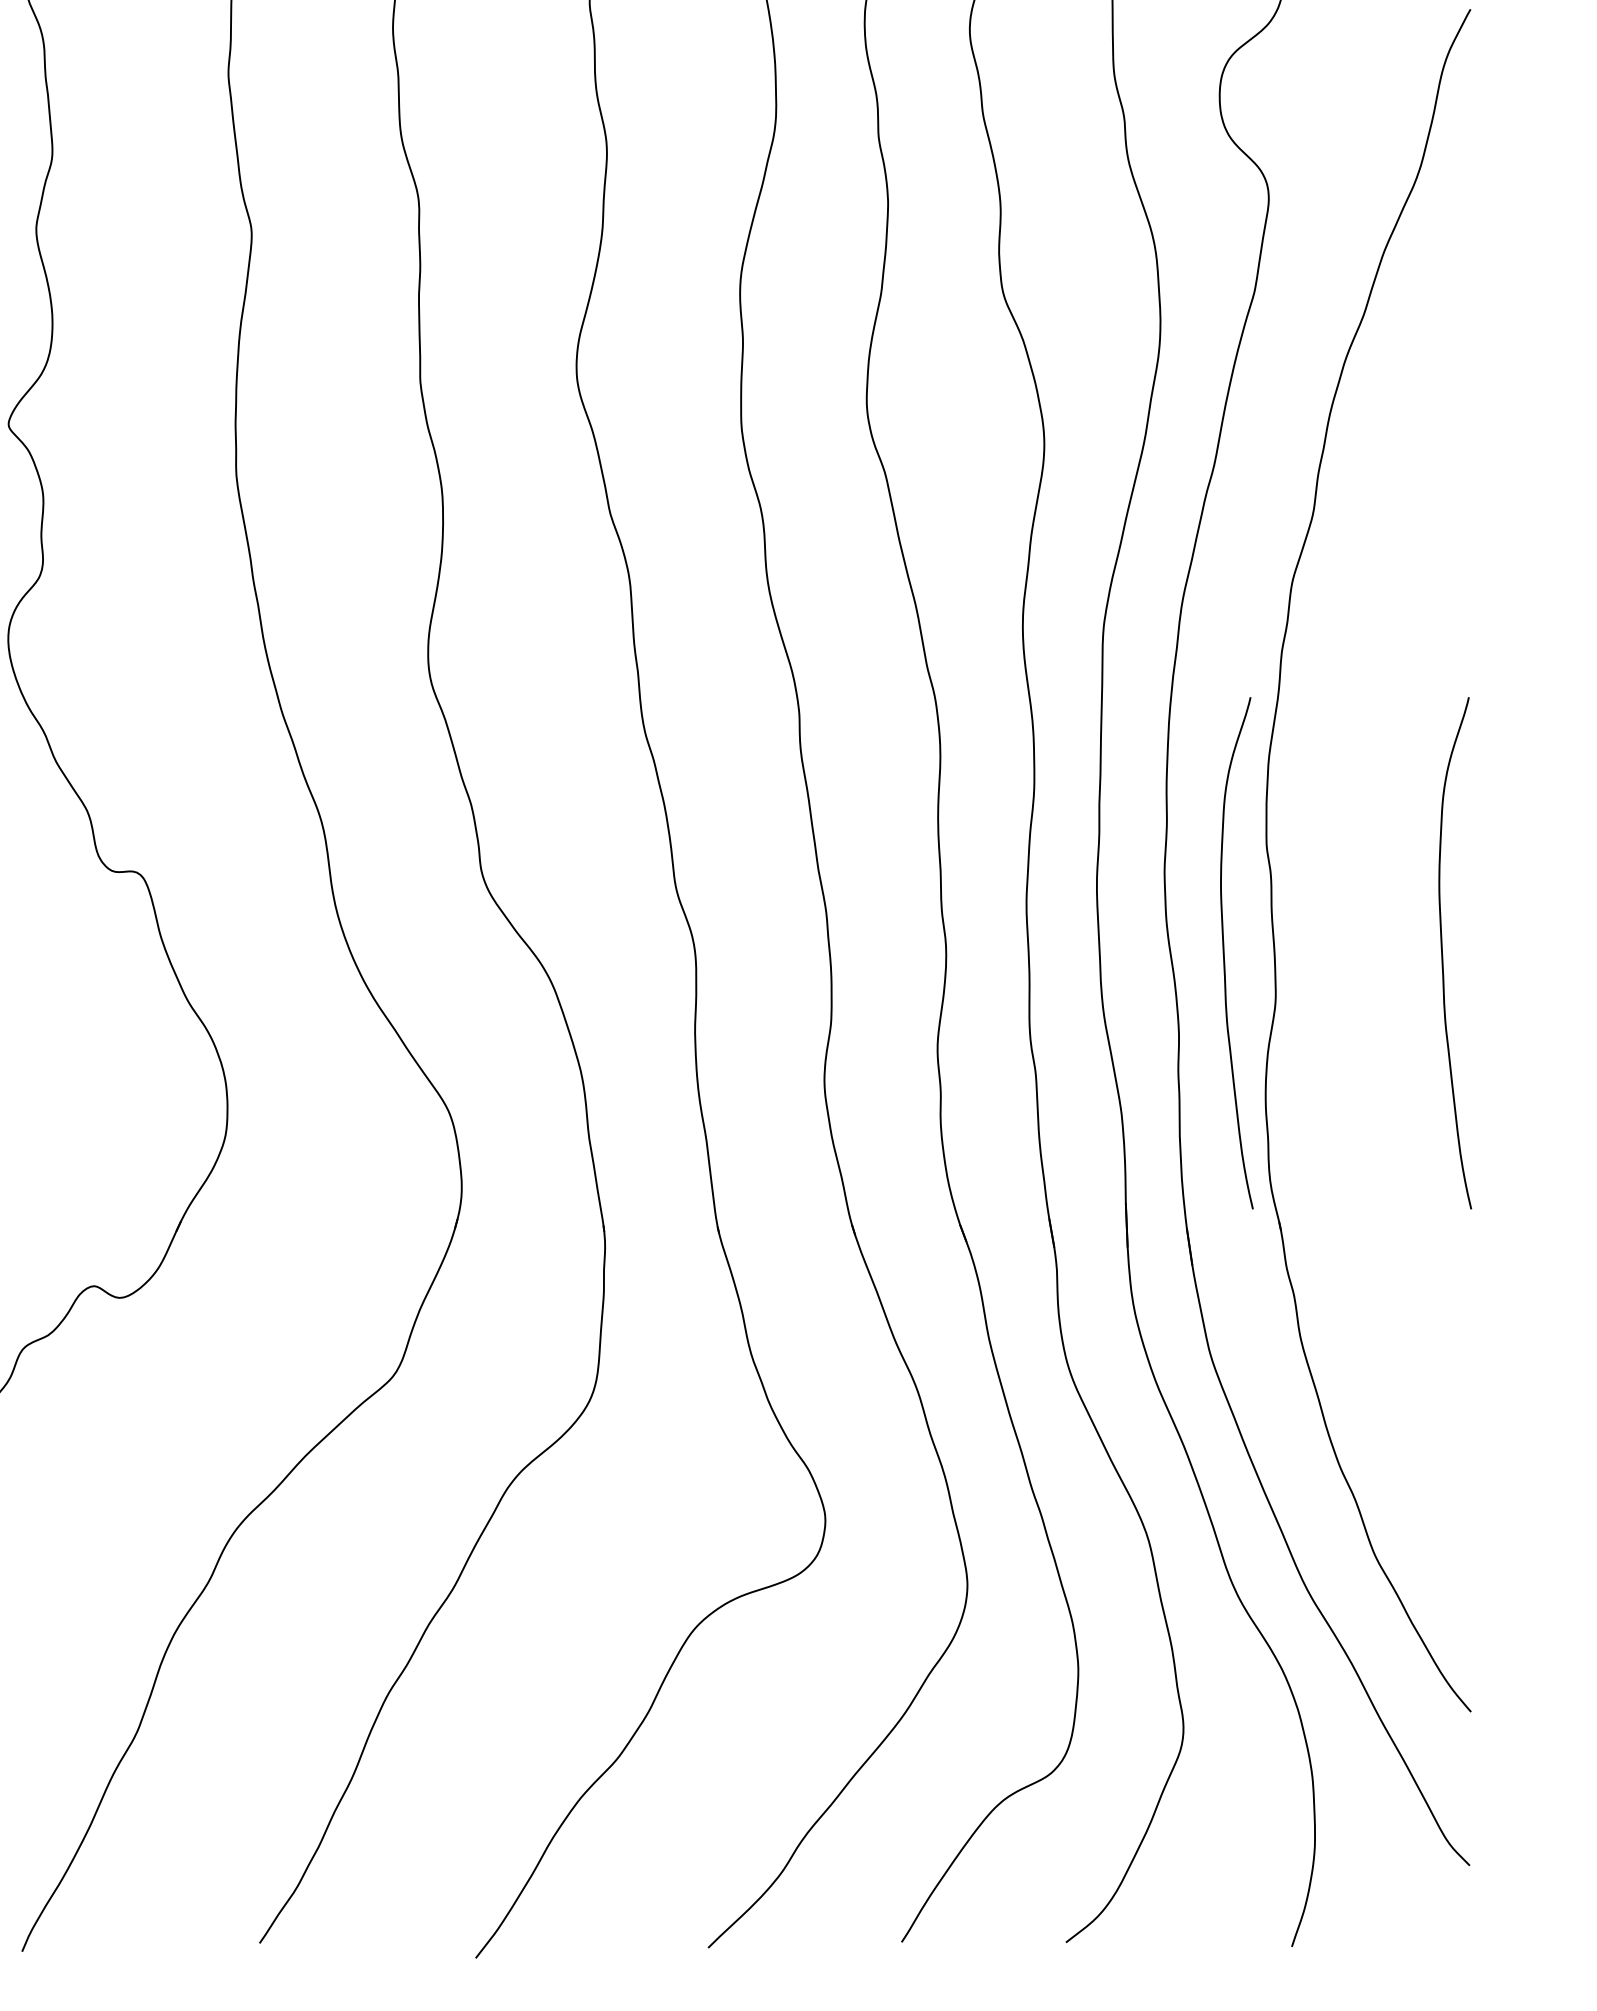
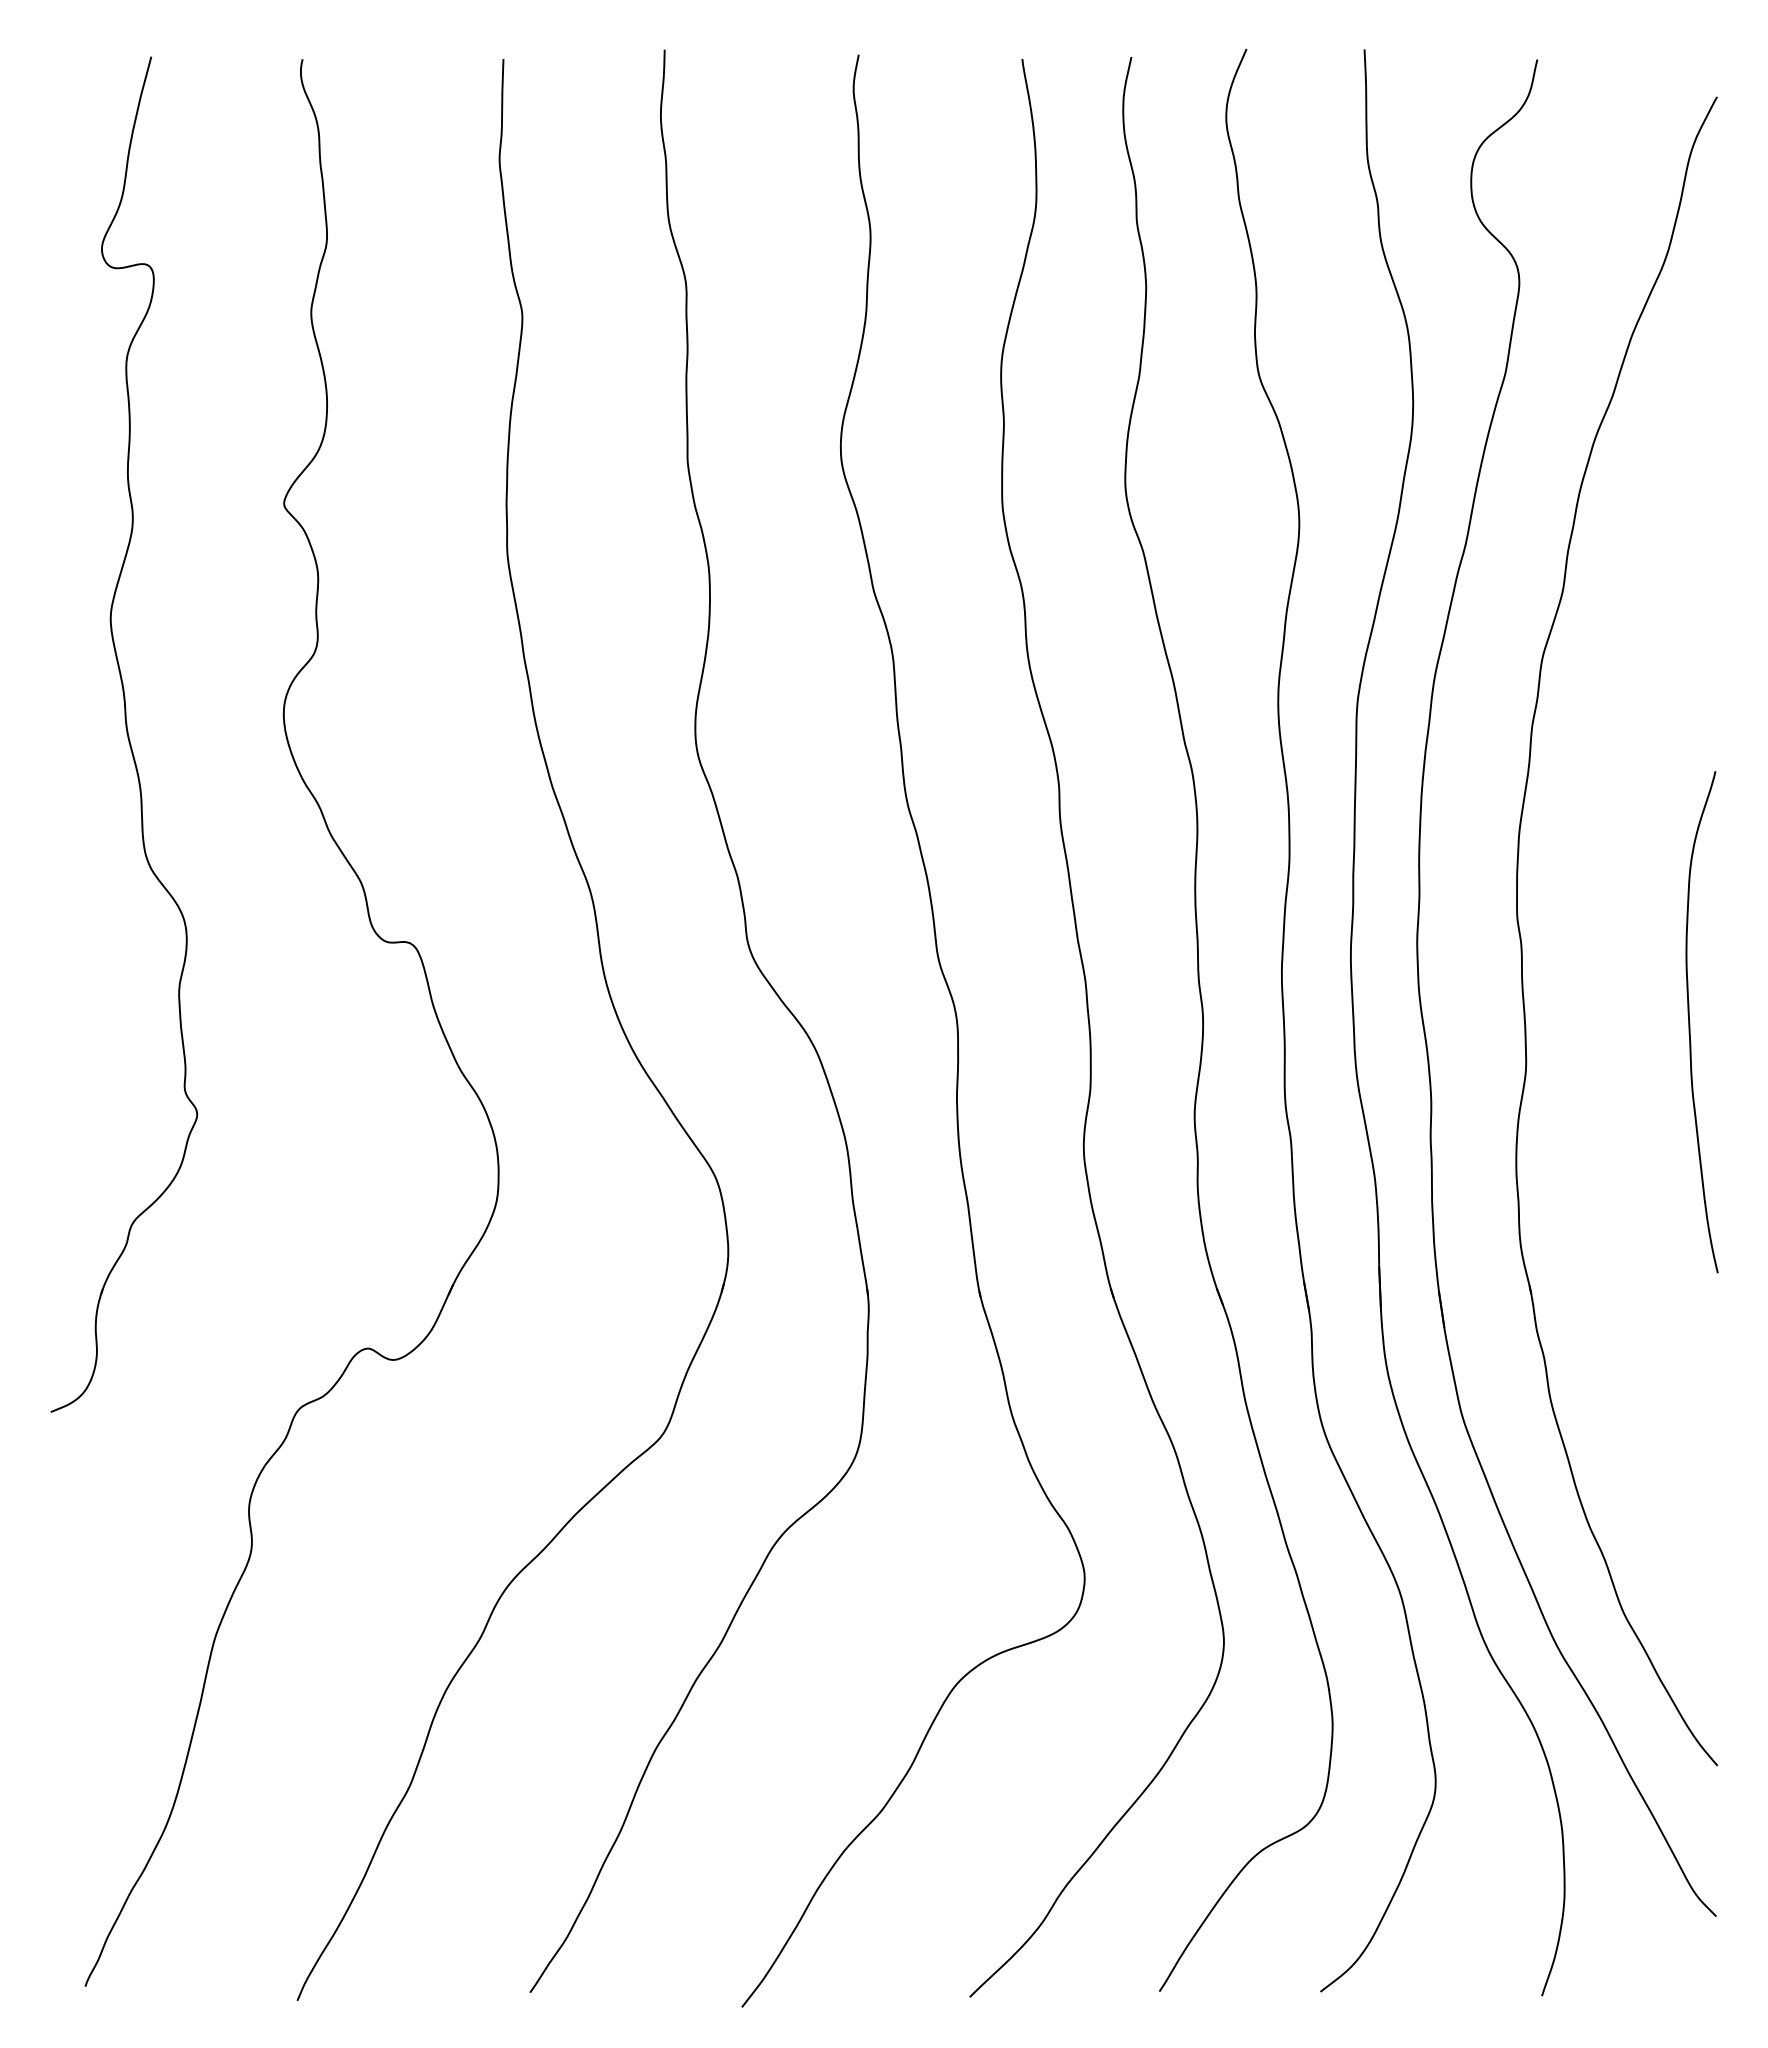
curve: (1225, 953) -> (1476, 1022), removed

